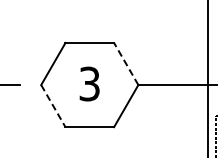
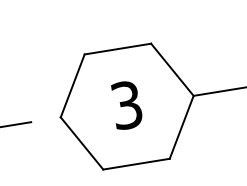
line: (126, 63) -> (172, 69), dashed -> solid
line: (53, 106) -> (82, 143), dashed -> solid

